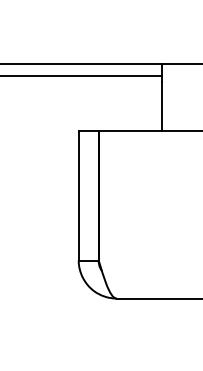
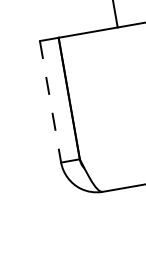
line: (78, 195) -> (50, 101), solid -> dashed

